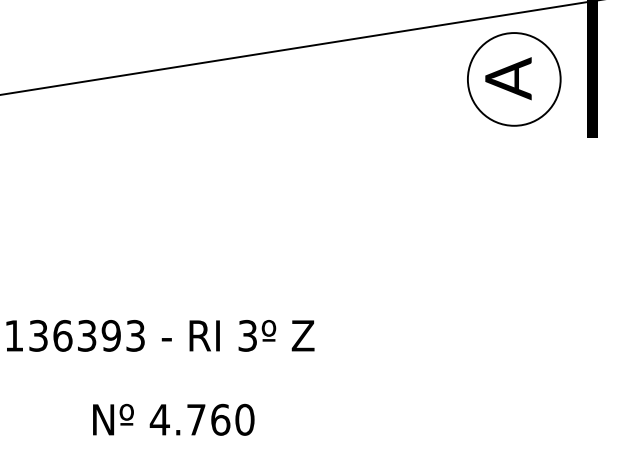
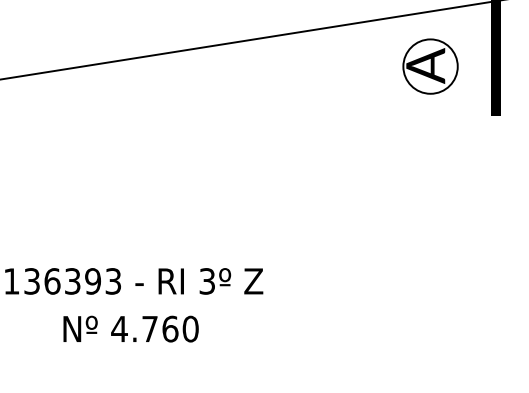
circle: (513, 79) -> (429, 66), size x0.7
text: (173, 419) -> (130, 328), moved

